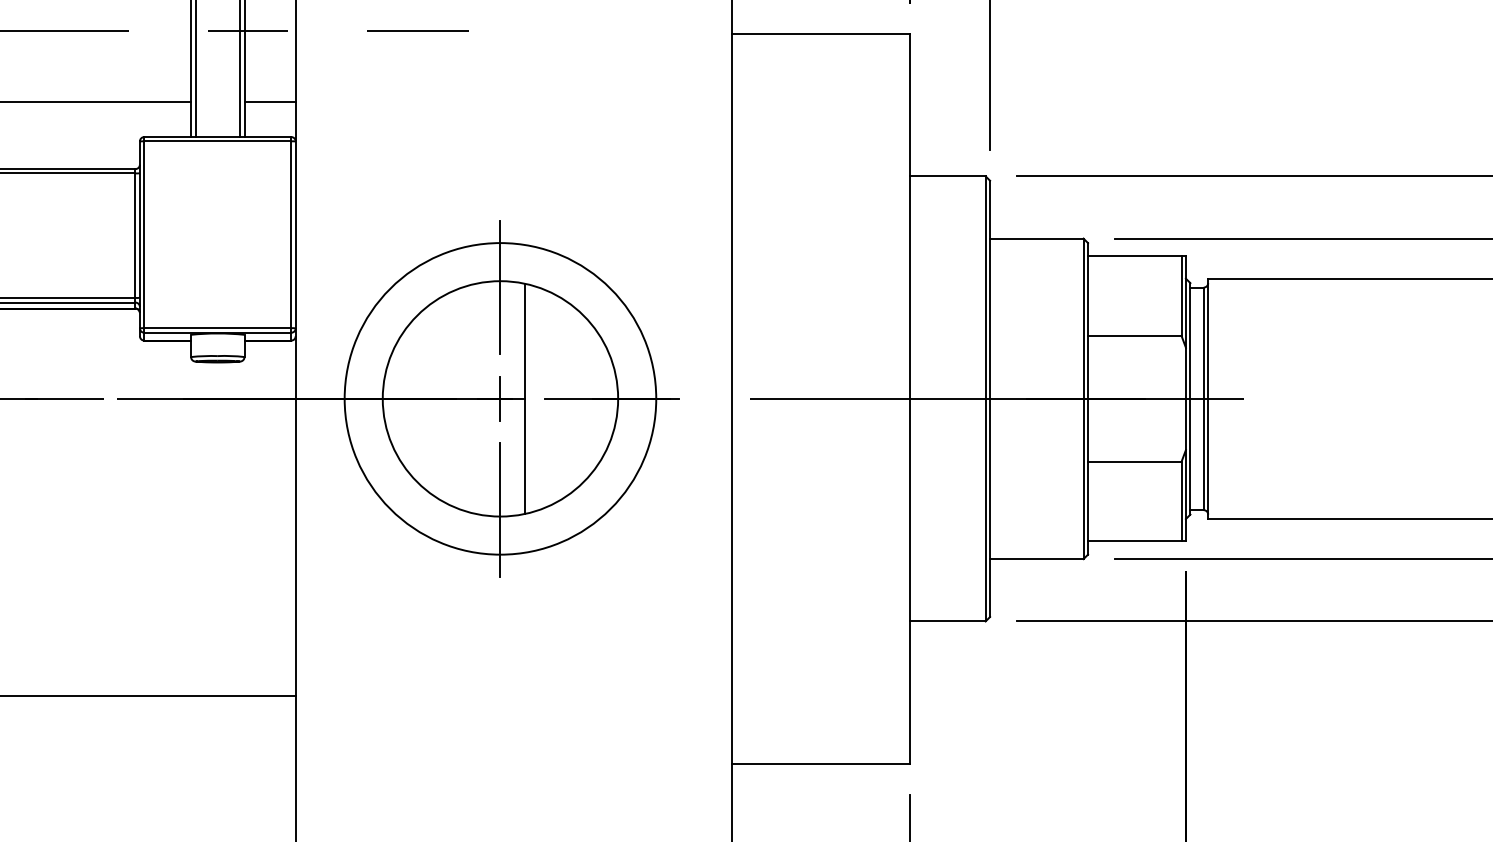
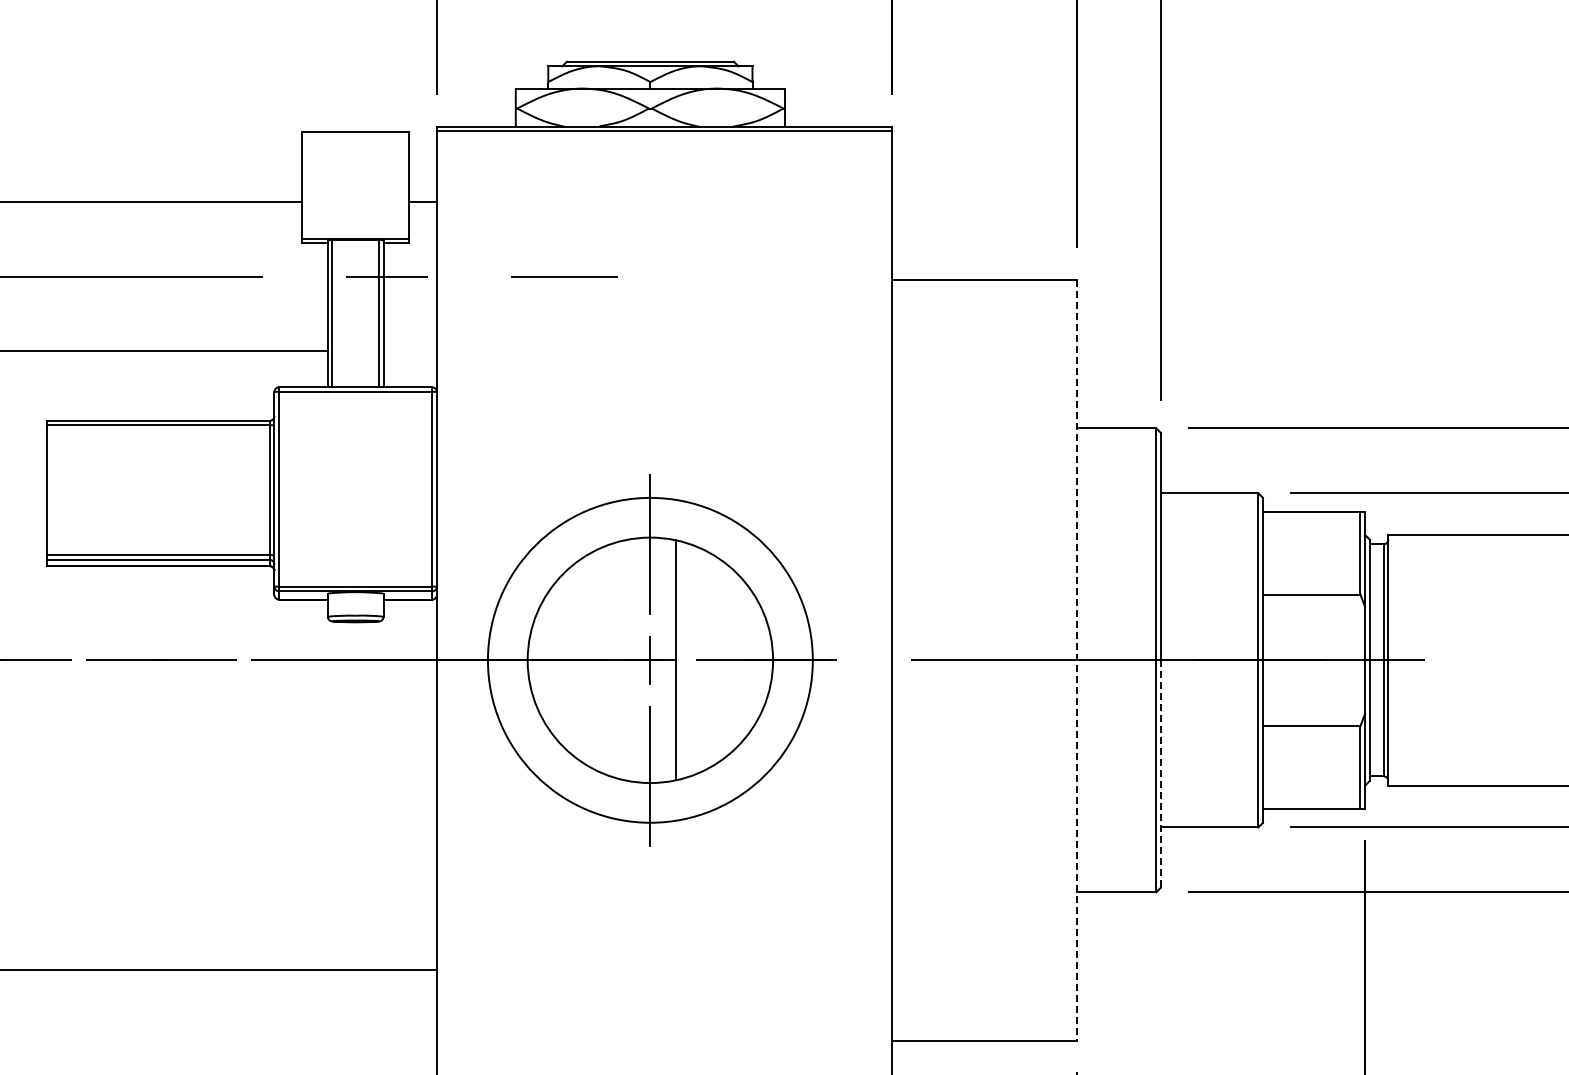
line: (269, 101) -> (409, 350), removed
line: (910, 399) -> (1077, 660), solid -> dashed
line: (989, 508) -> (1160, 774), solid -> dashed

